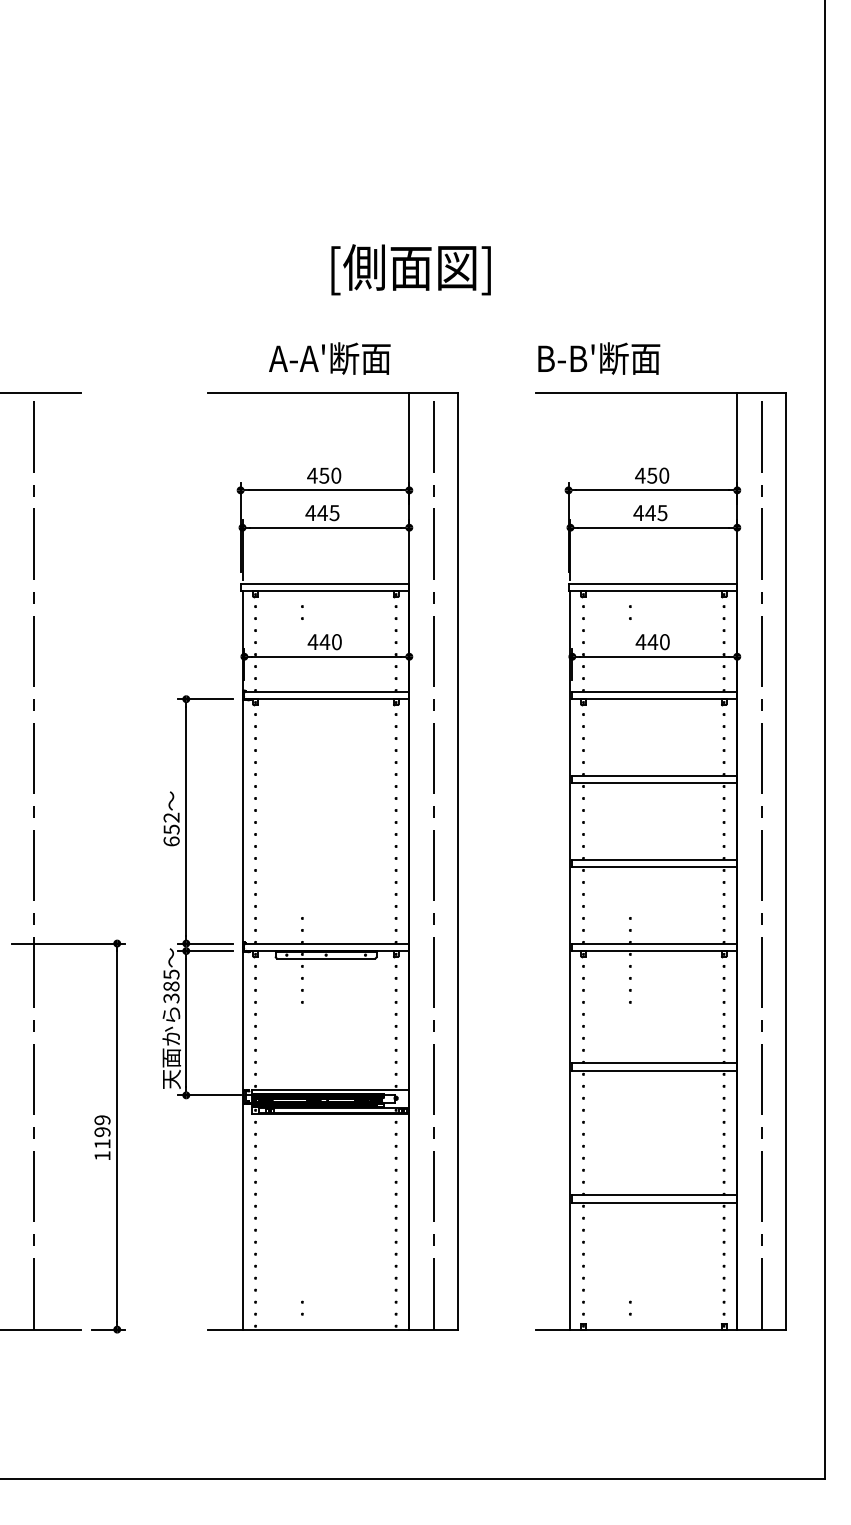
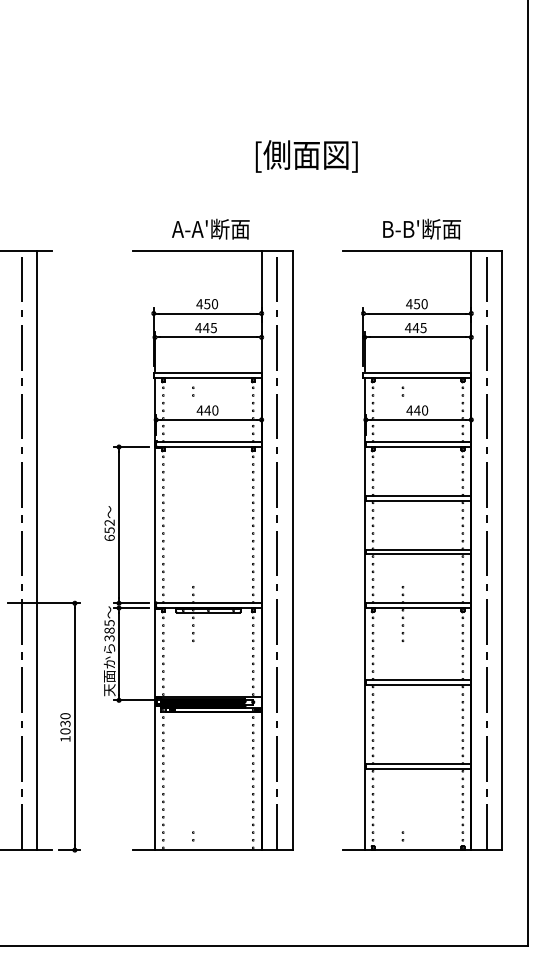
text: (410, 269) -> (306, 156), moved
text: (598, 357) -> (421, 228), moved
line: (58, 861) -> (37, 550), added
text: (102, 1131) -> (65, 723), 1199 -> 1030

